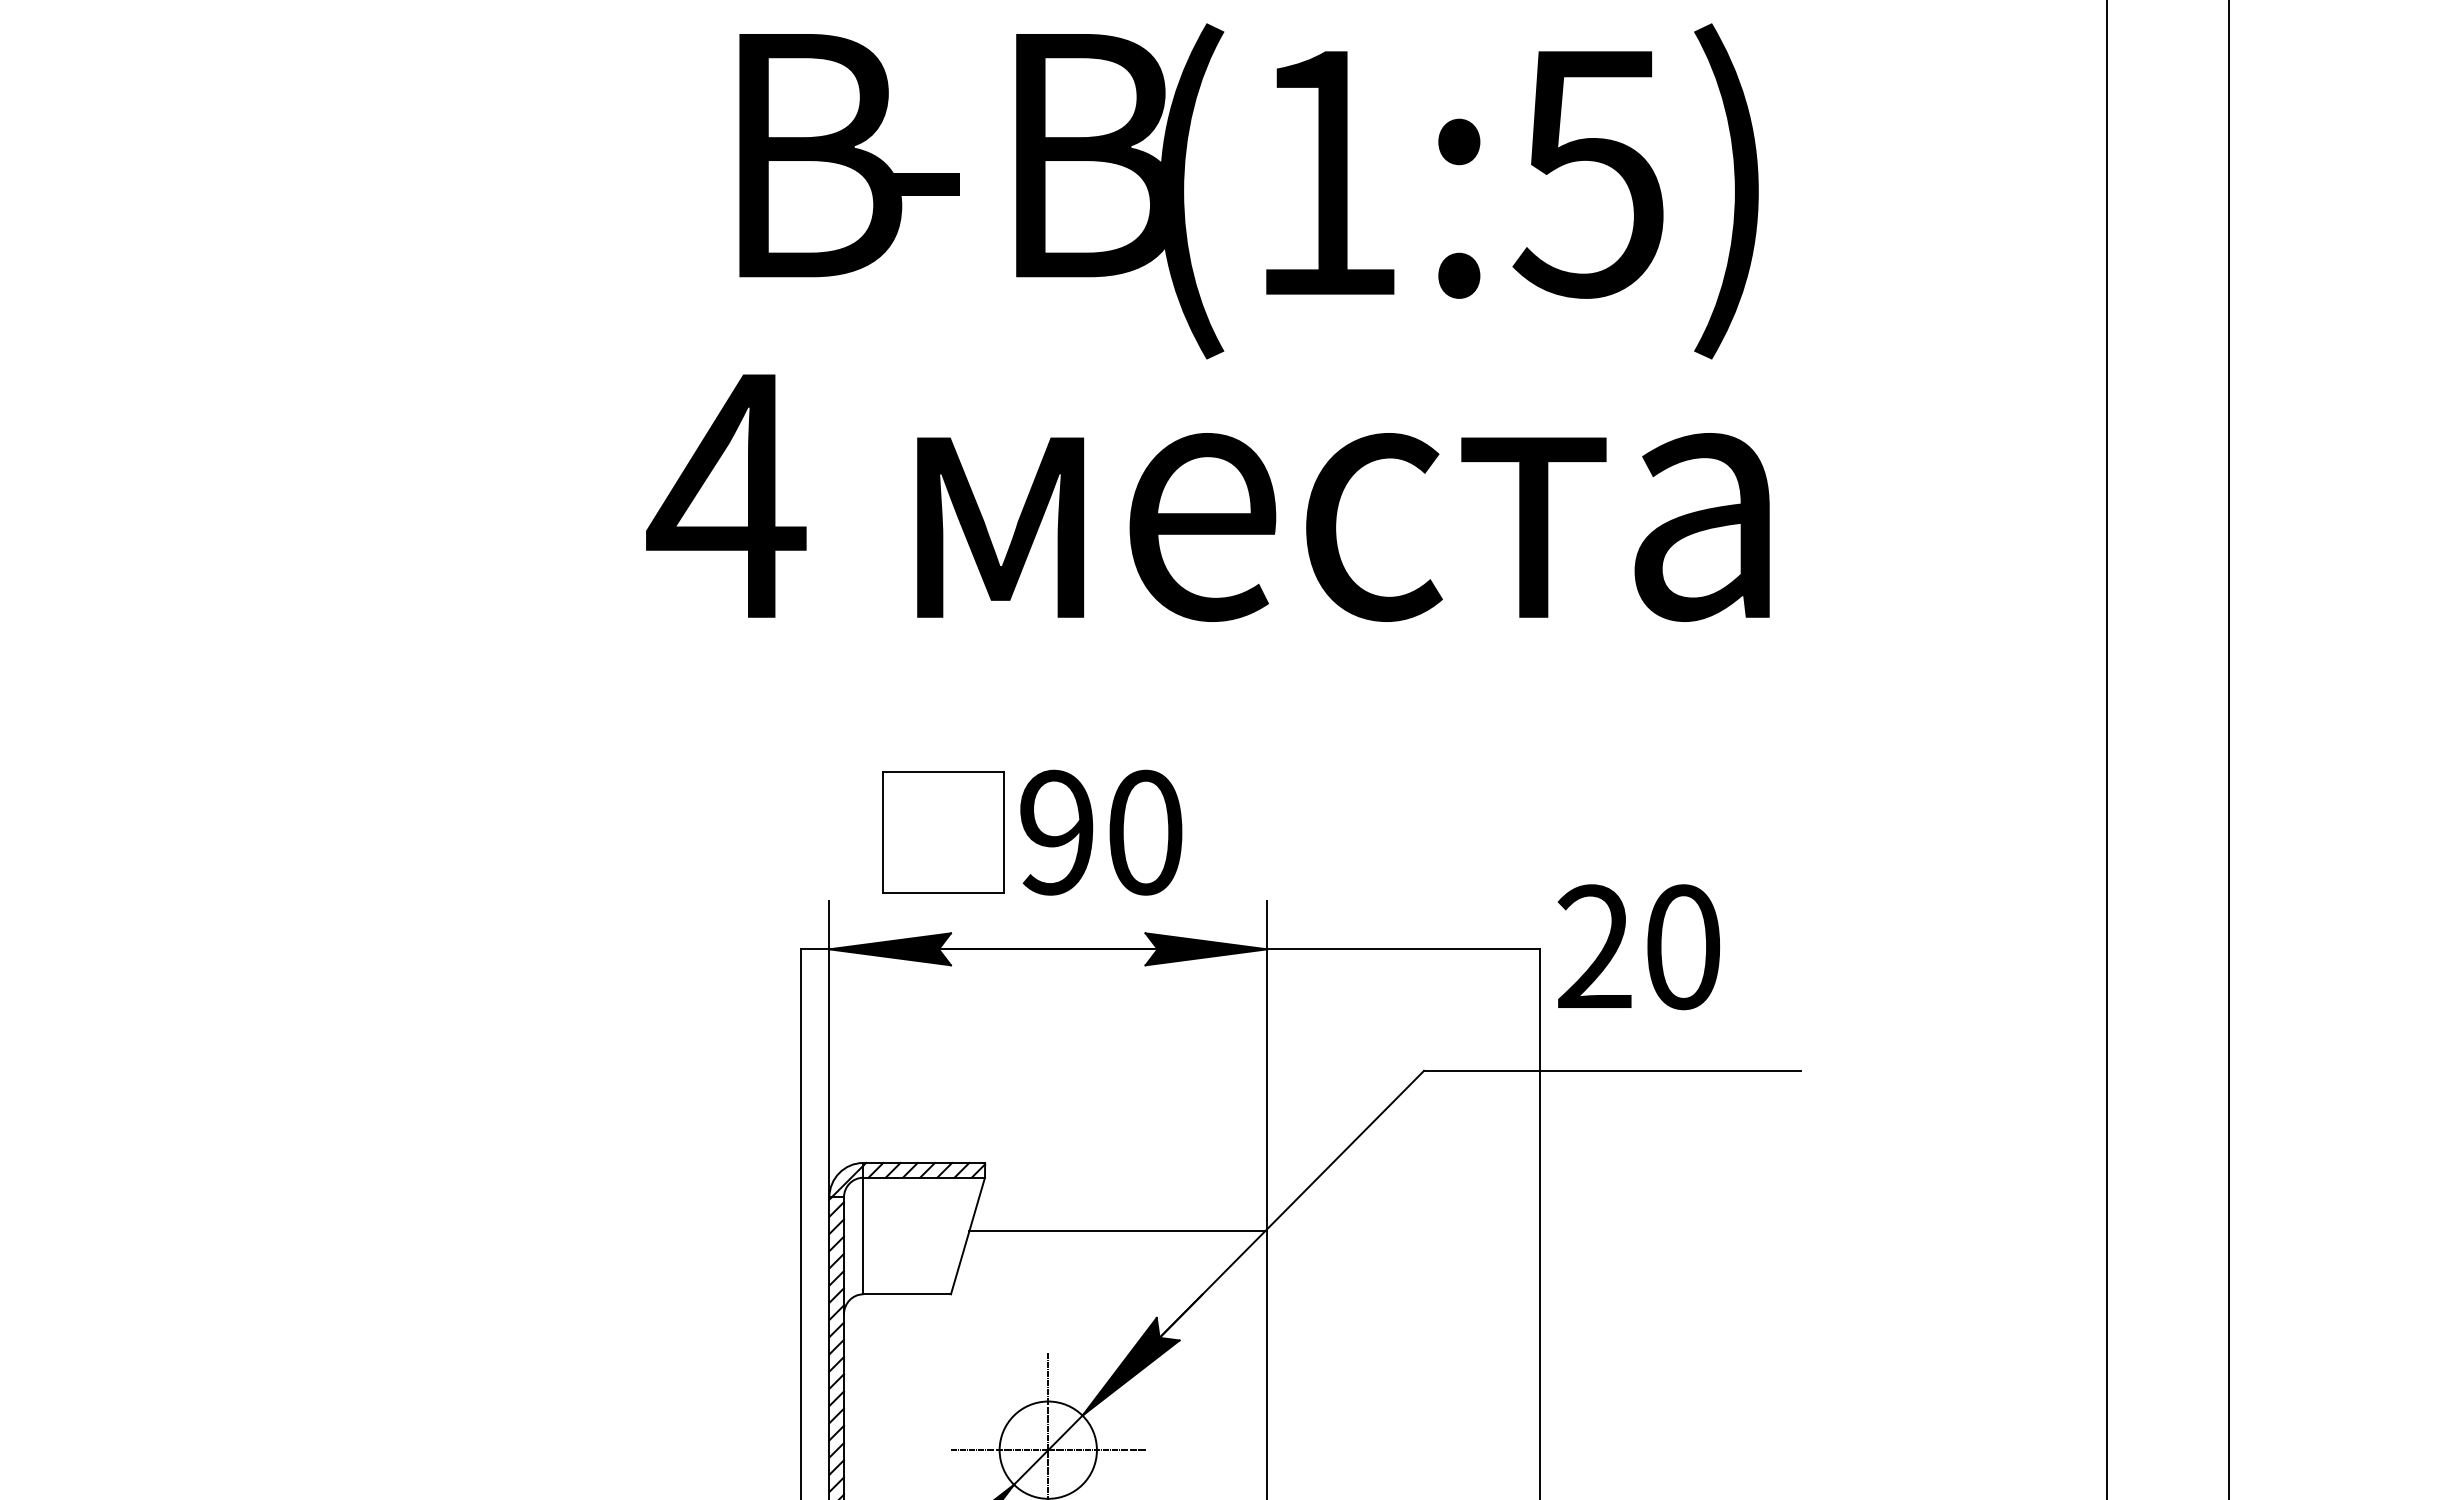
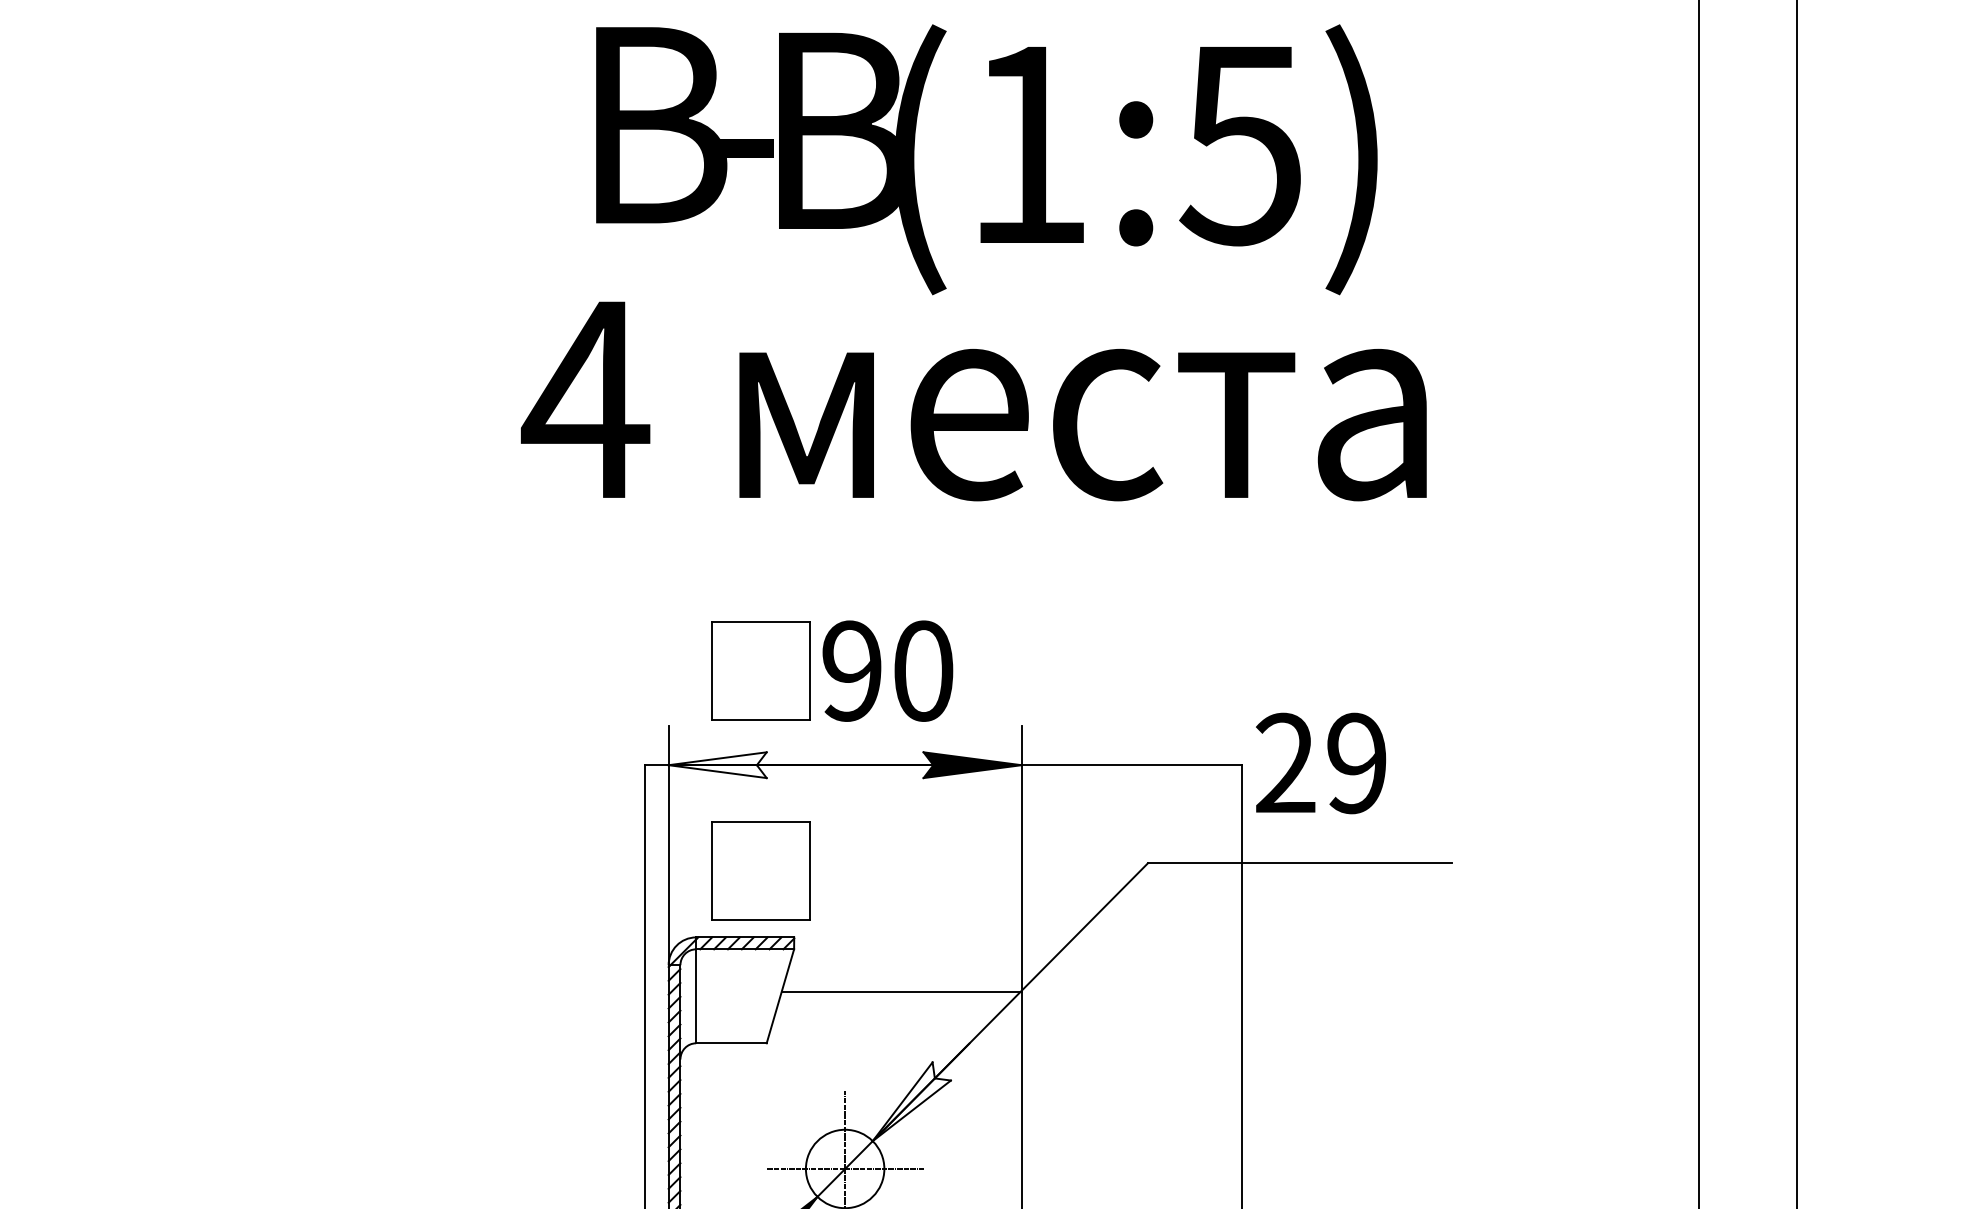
text: (1387, 191) -> (1078, 159), moved
text: (1683, 947) -> (1357, 763), 20 -> 29
fill: (890, 949) -> (717, 765), removed
part: (943, 1080) -> (760, 870), added
fill: (1130, 1366) -> (911, 1101), removed

